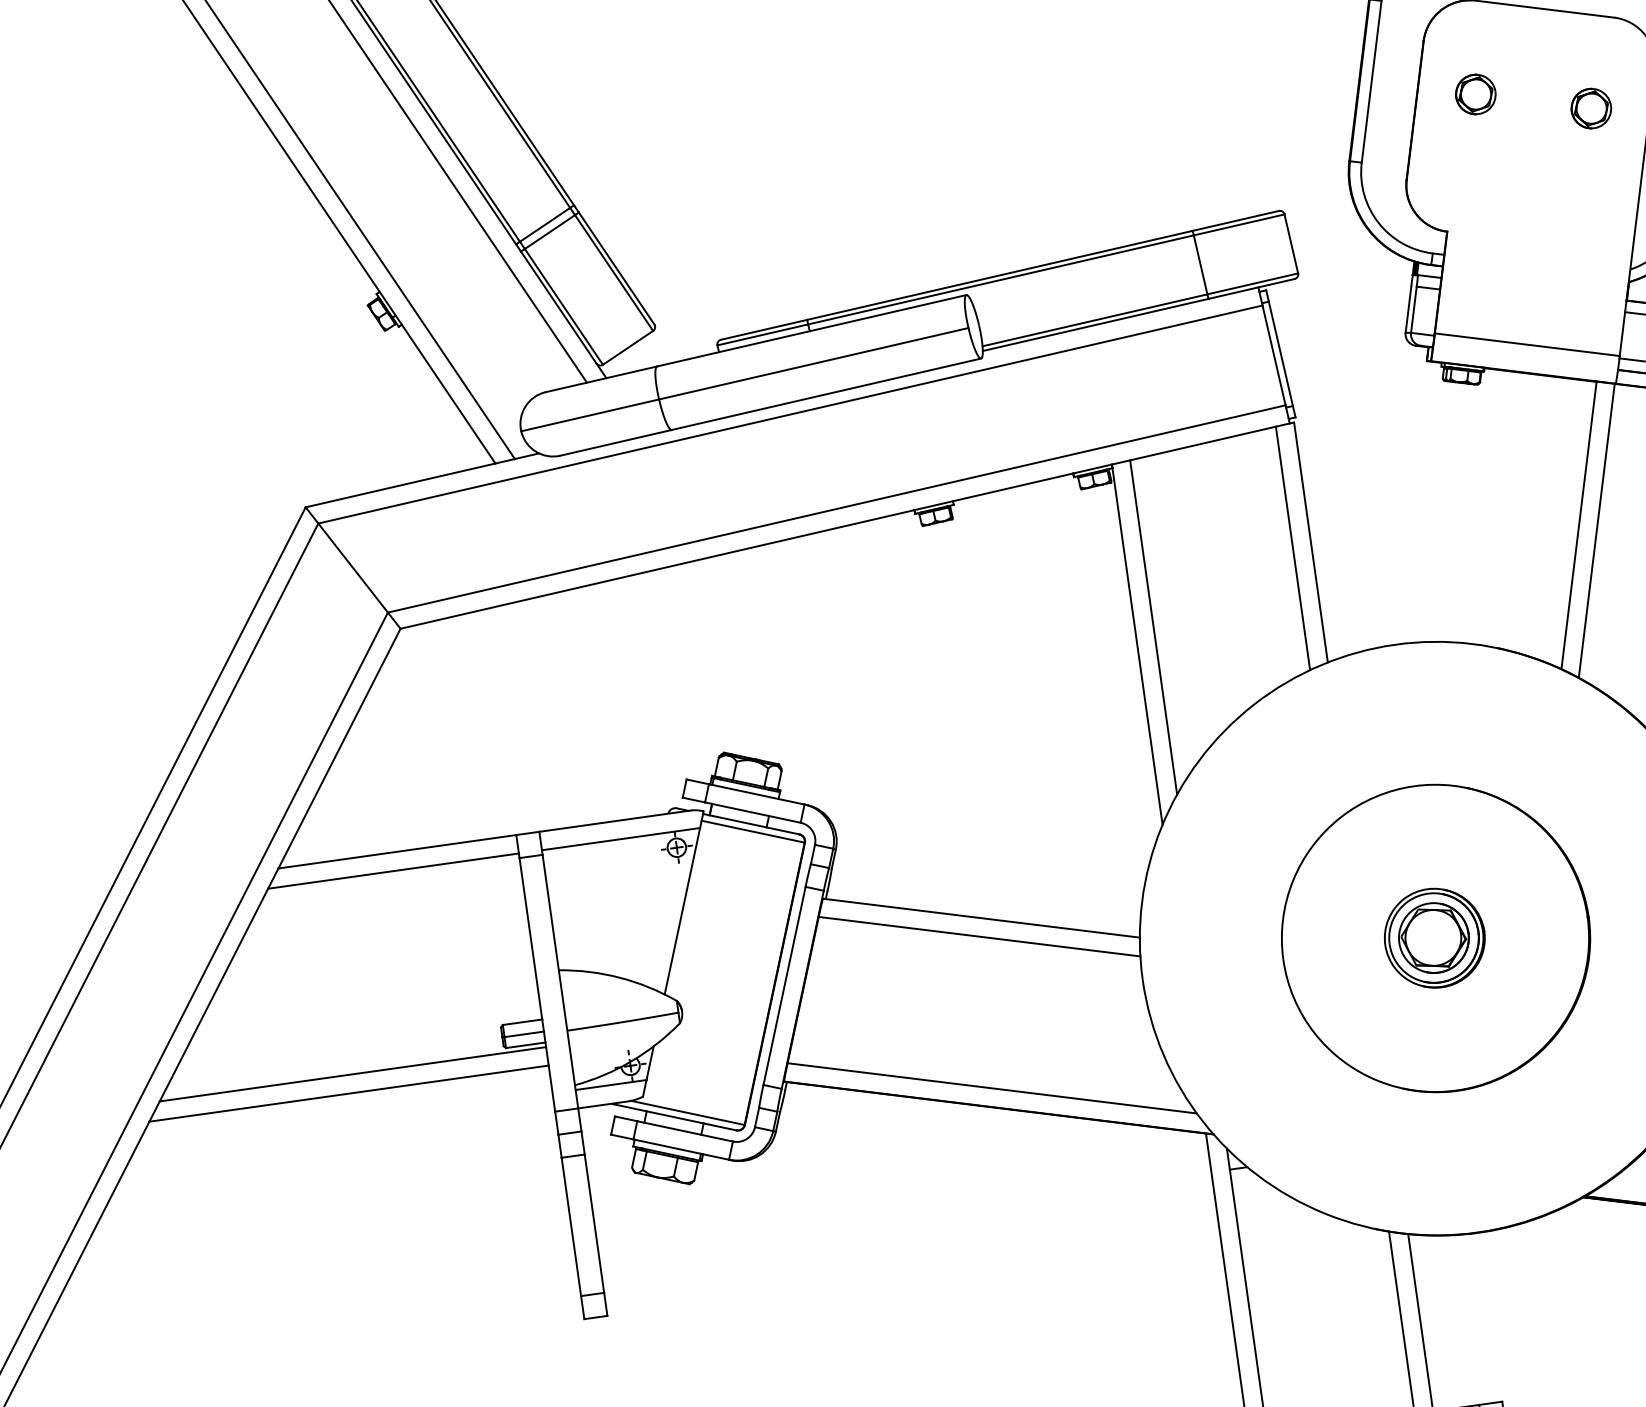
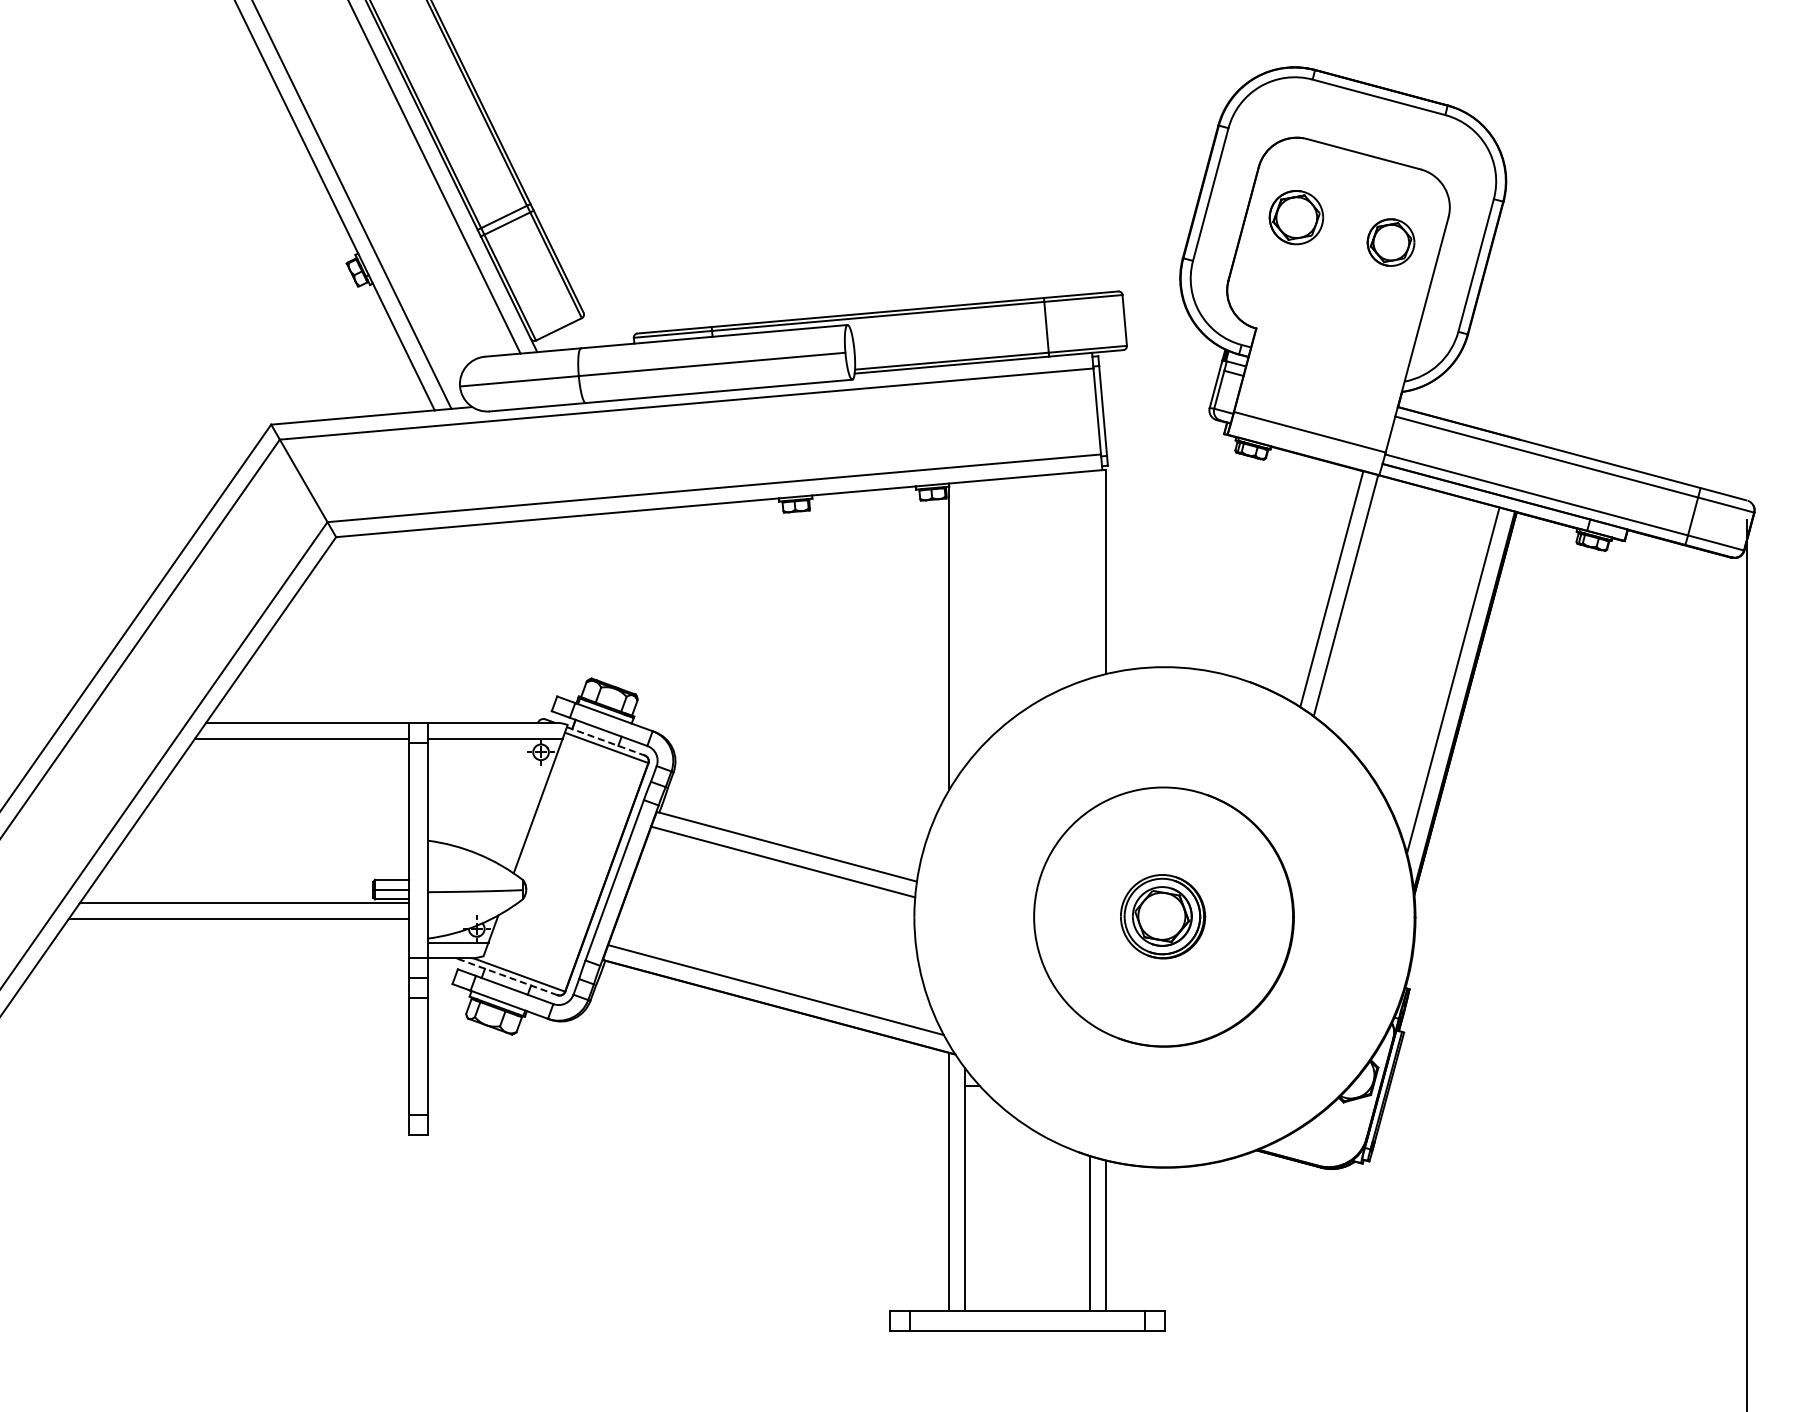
part: (1474, 93) -> (1295, 216), size x1.6
part: (1590, 108) -> (1390, 242), size x1.4
line: (1293, 548) -> (1090, 574), removed
line: (1153, 627) -> (964, 624), removed
line: (751, 824) -> (606, 741), solid -> dashed
line: (674, 1117) -> (507, 977), solid -> dashed

